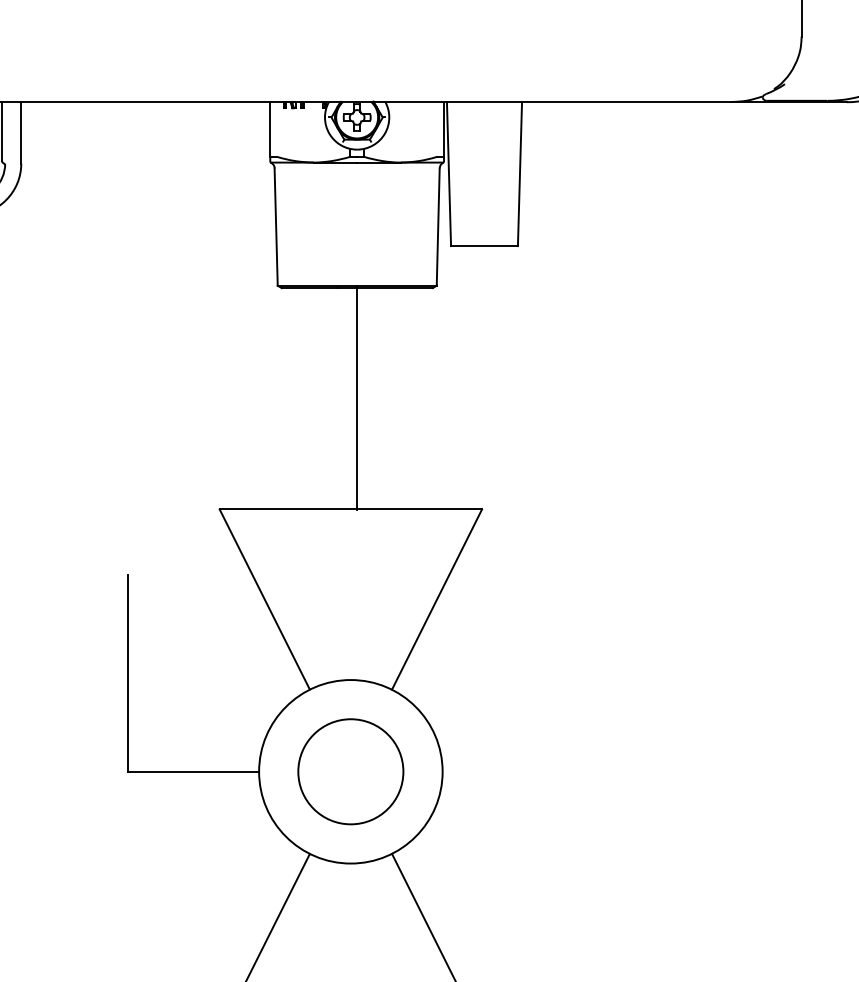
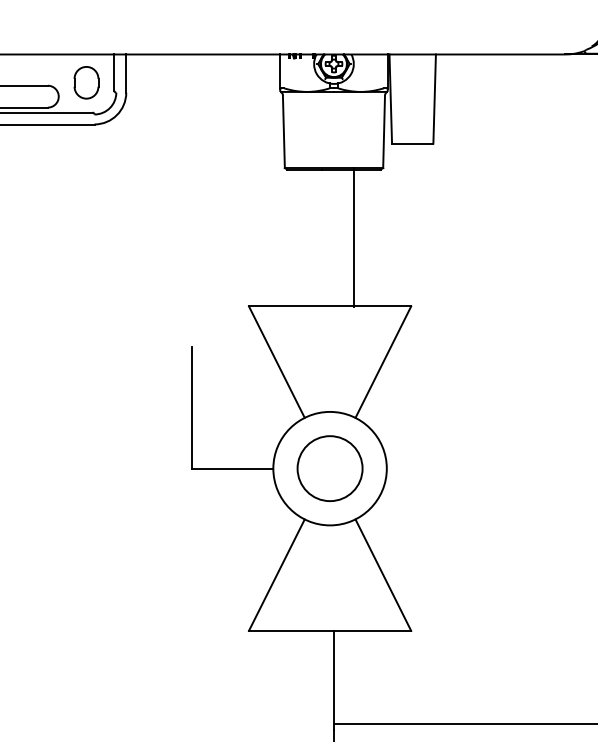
line: (356, 397) -> (353, 237), moved

